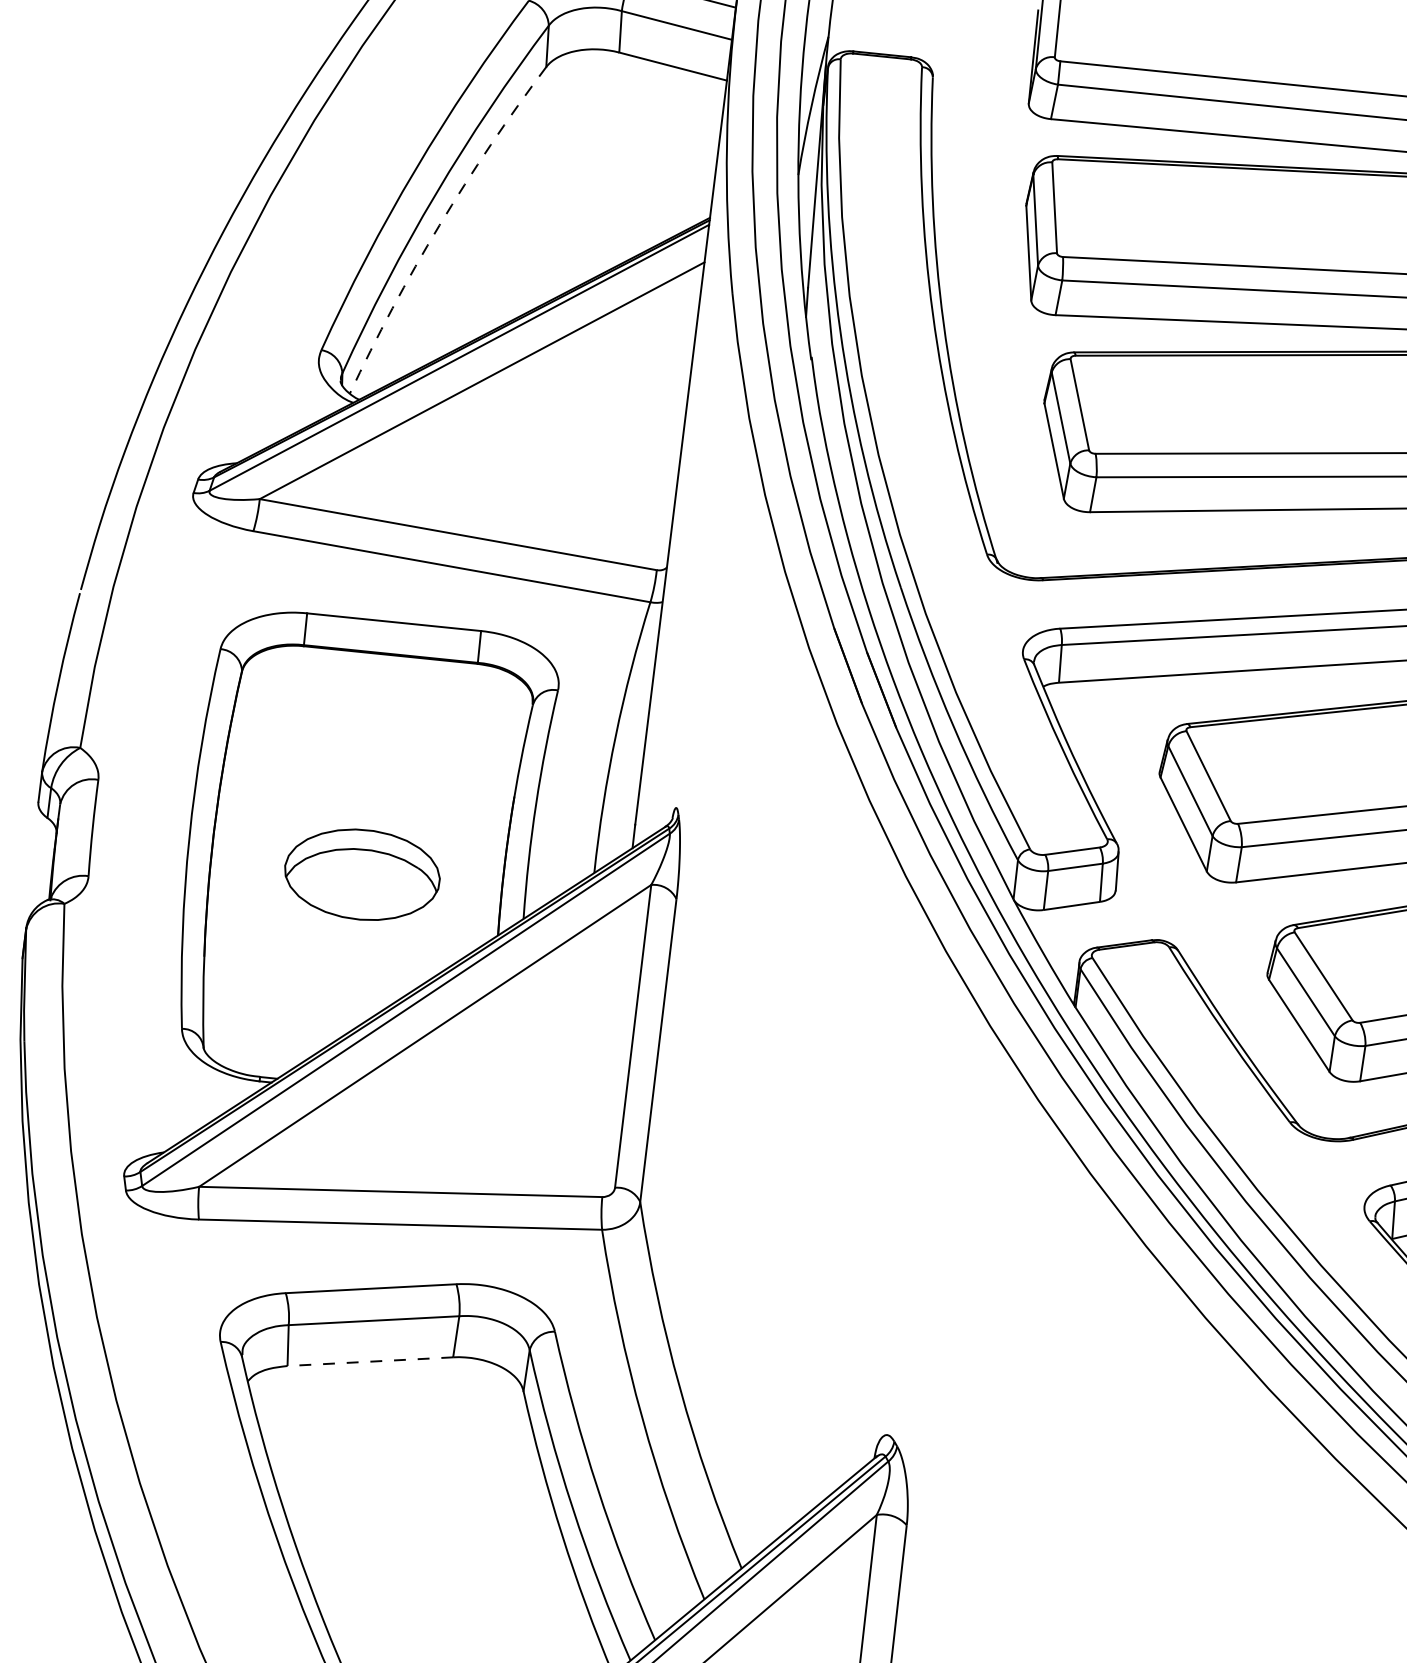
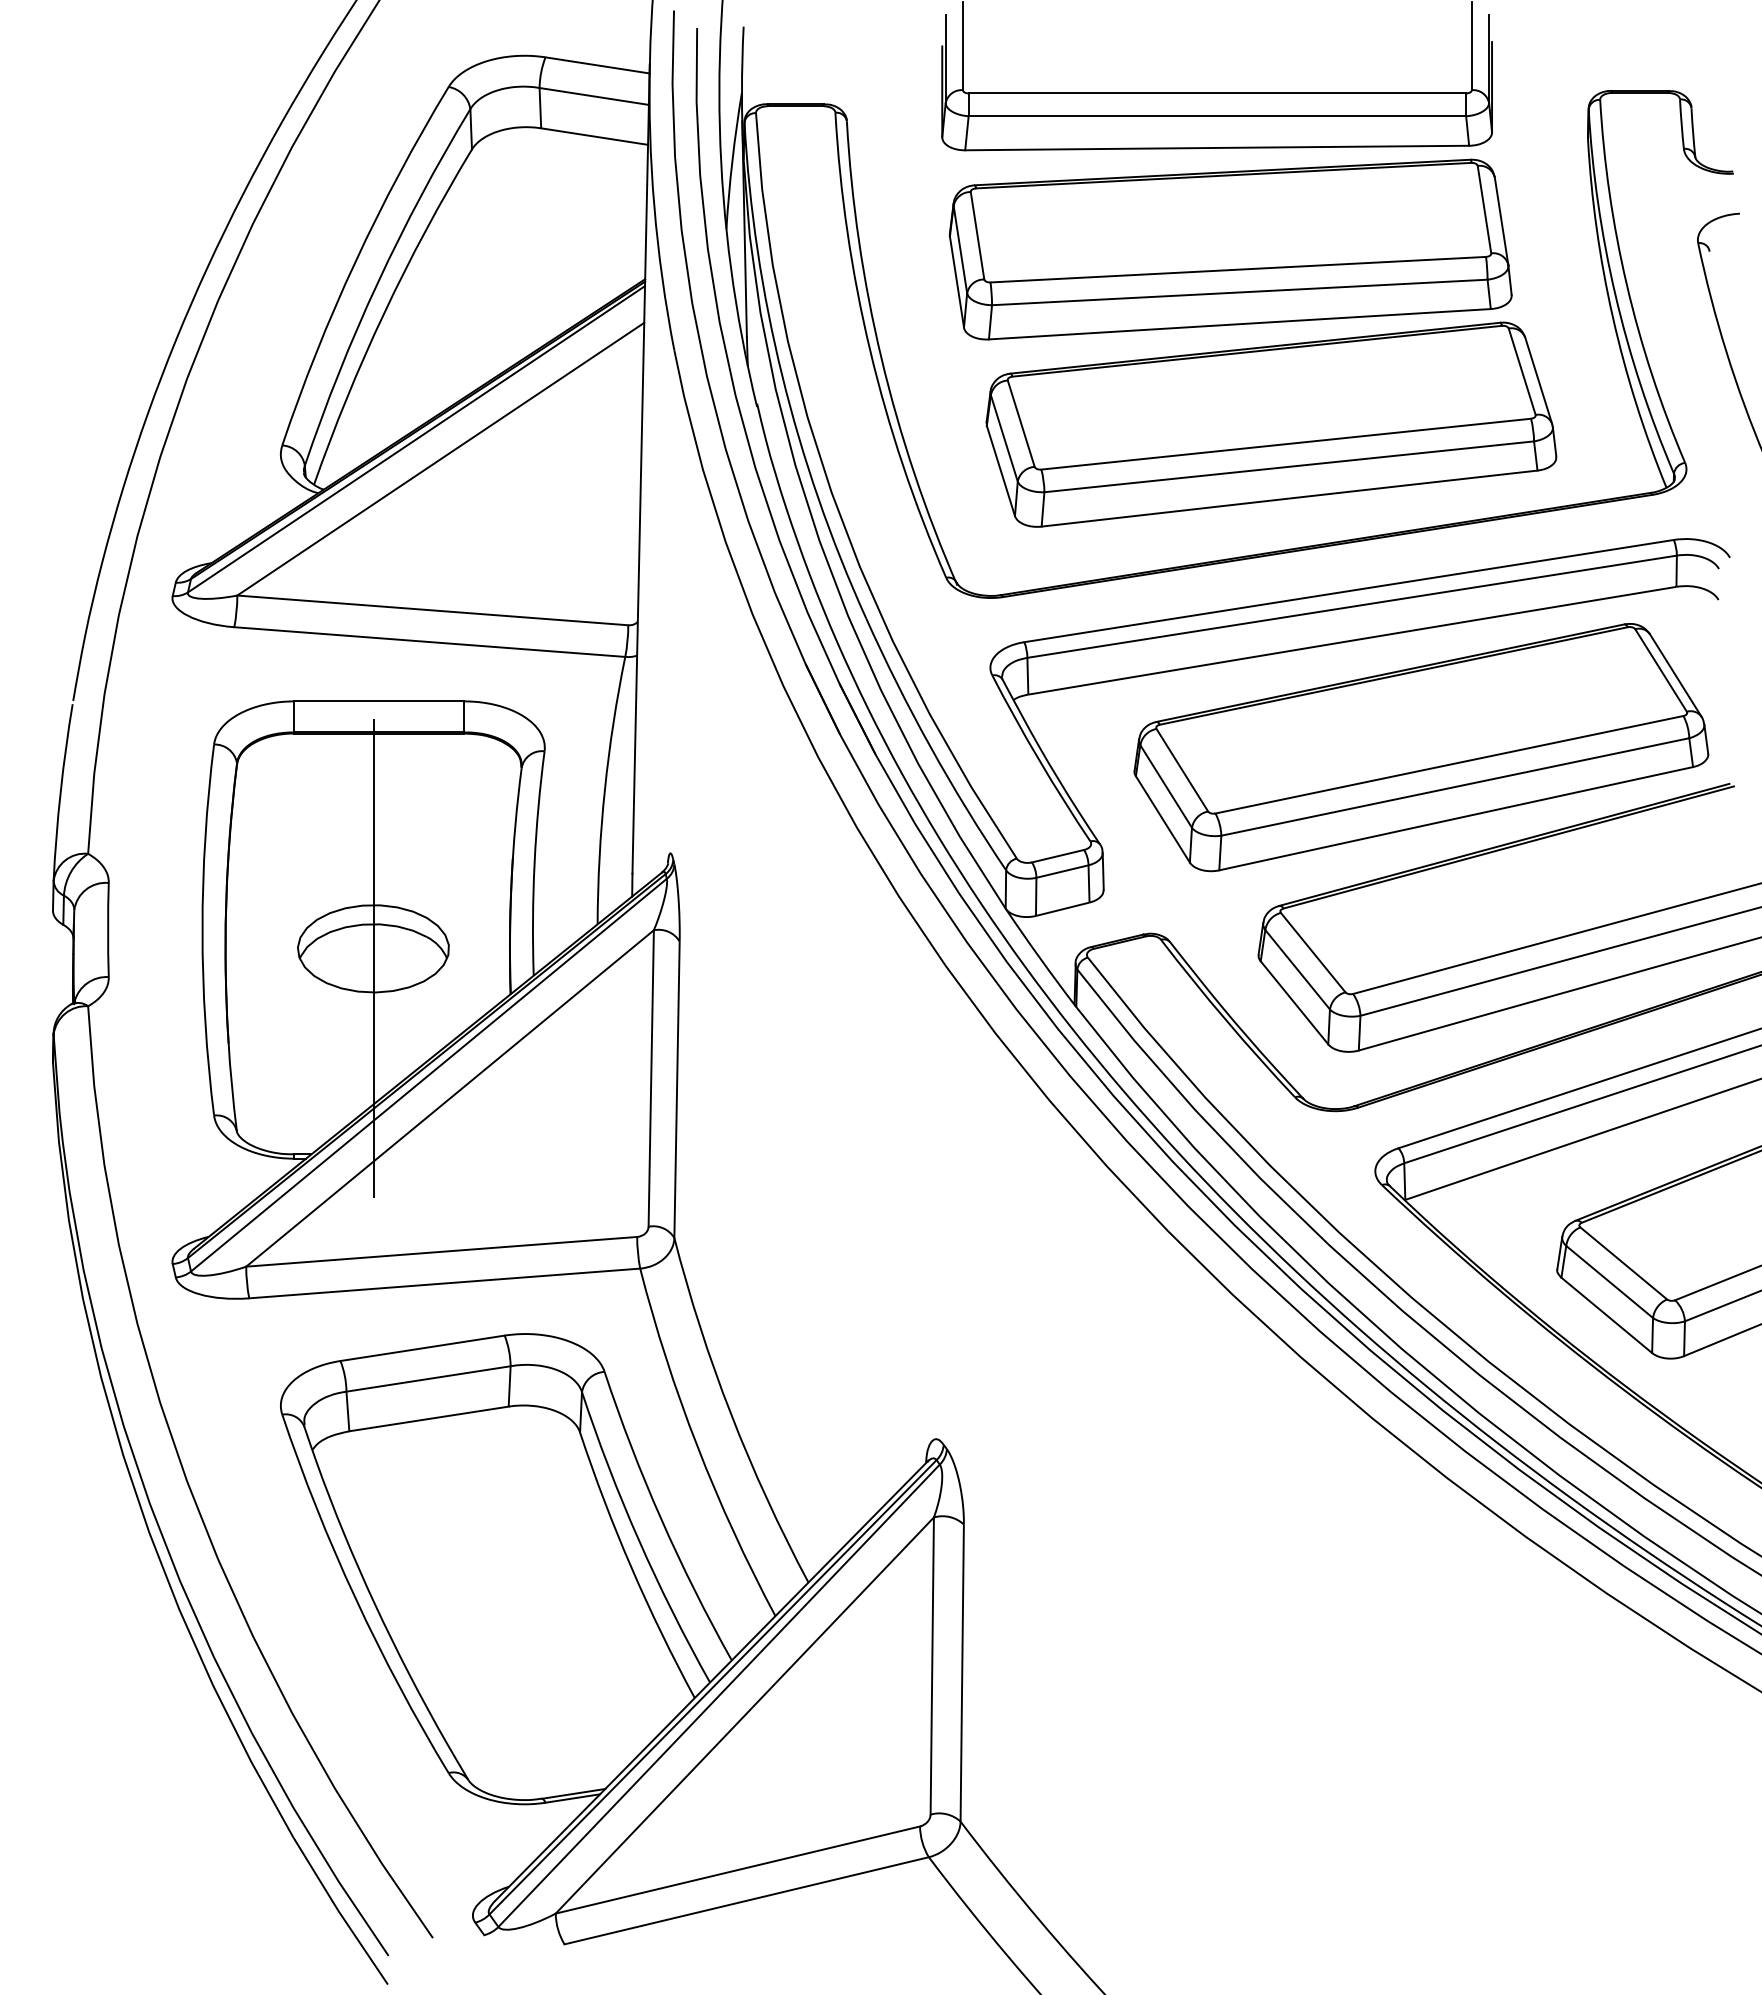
arc: (439, 225) -> (384, 313), dashed -> solid
line: (361, 883) -> (373, 957), added
line: (370, 1361) -> (429, 1418), dashed -> solid

